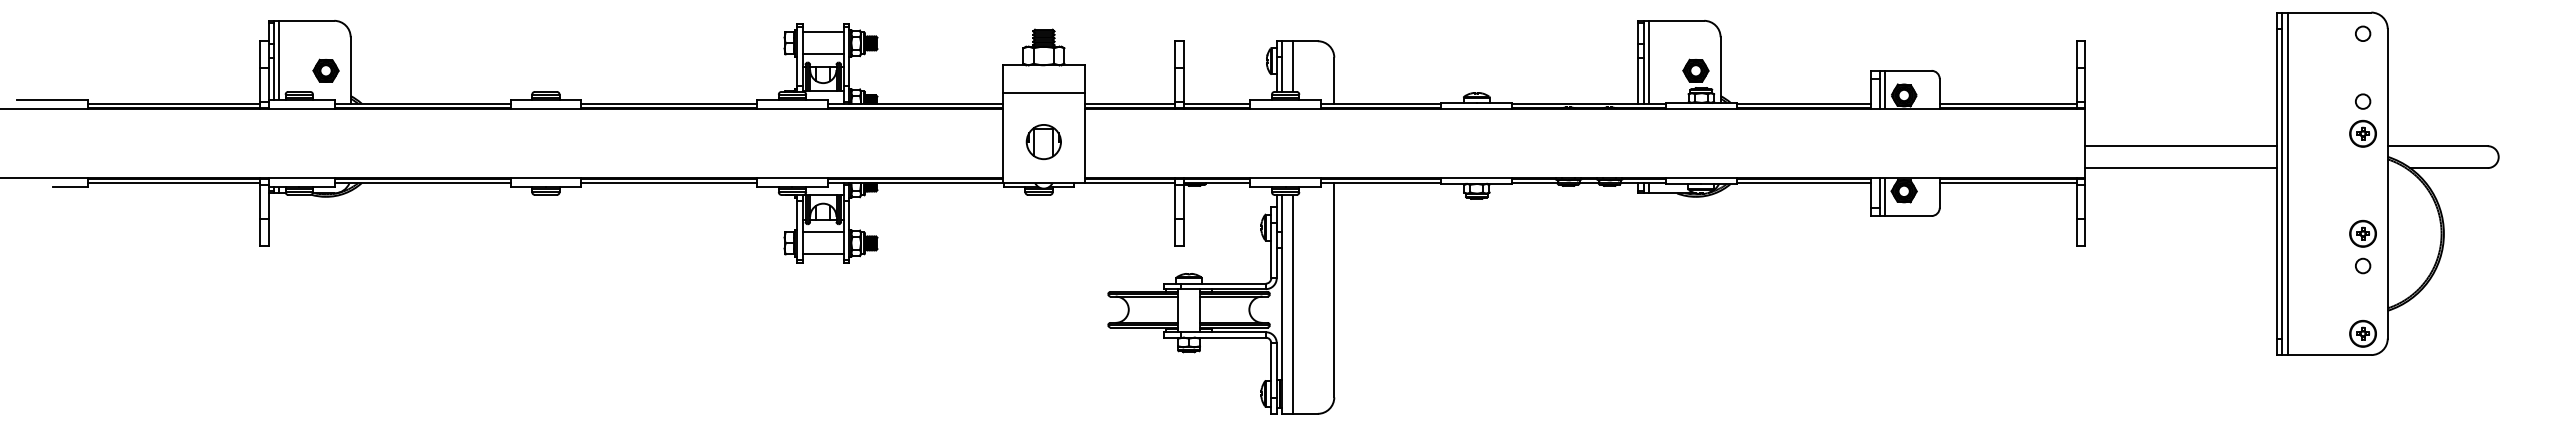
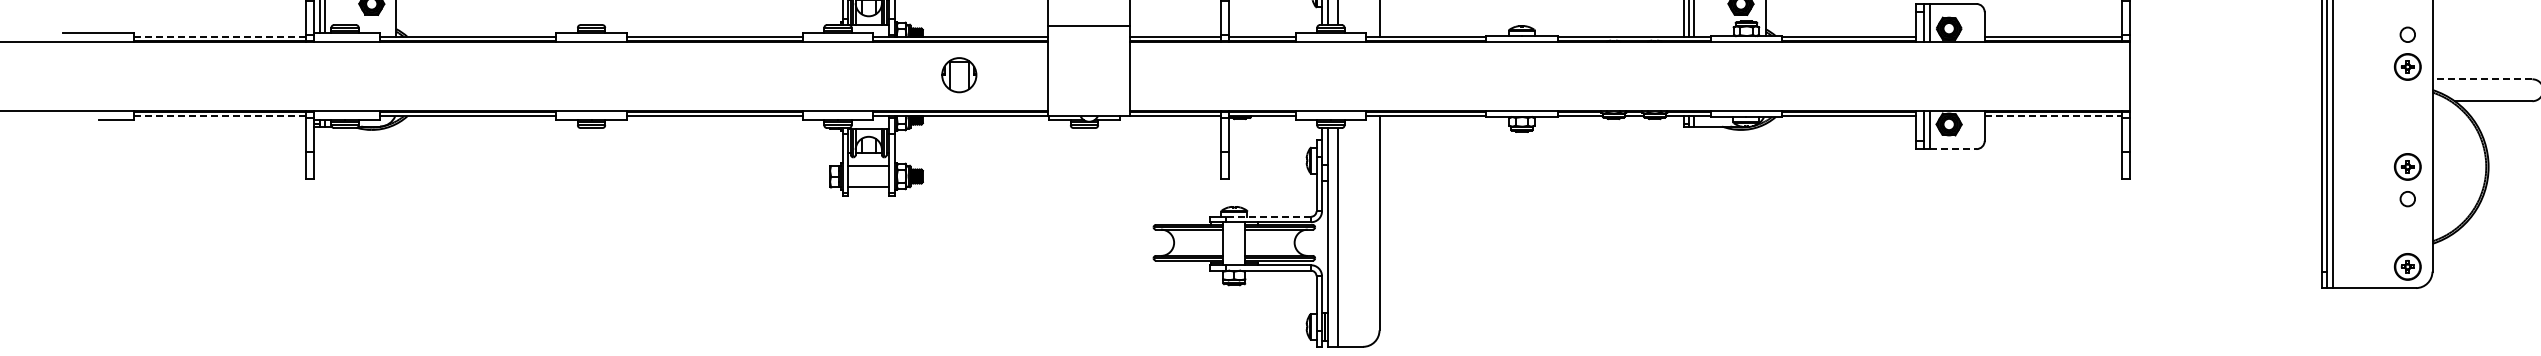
line: (174, 103) -> (220, 36), solid -> dashed
part: (1043, 142) -> (958, 75), moved
line: (2180, 146) -> (2225, 79), removed
line: (2437, 146) -> (2482, 79), solid -> dashed
line: (2180, 168) -> (2225, 101), removed
line: (174, 183) -> (220, 116), solid -> dashed
line: (2008, 183) -> (2053, 116), solid -> dashed
line: (1908, 216) -> (1953, 149), solid -> dashed
line: (1222, 283) -> (1267, 216), solid -> dashed

